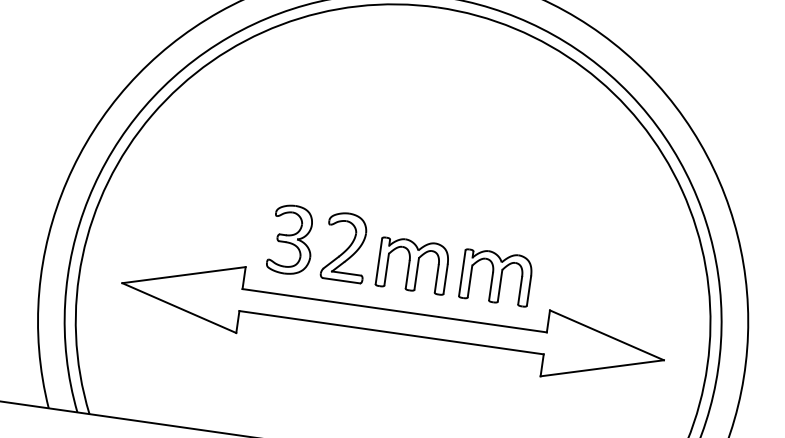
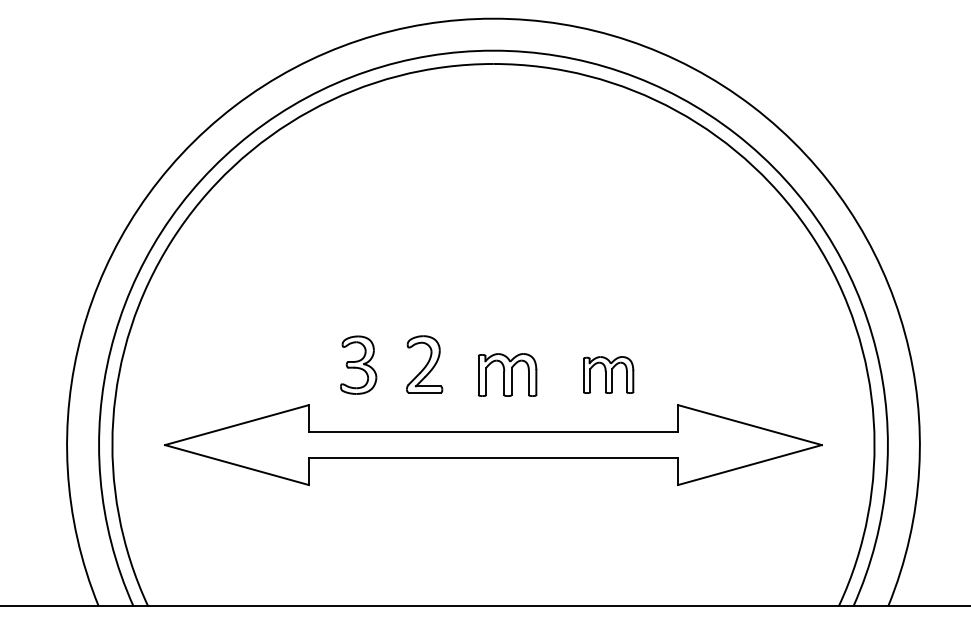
part: (291, 240) -> (358, 365), size x0.7
part: (345, 247) -> (424, 364), size x0.7
part: (412, 265) -> (507, 374), size x0.7
part: (496, 277) -> (608, 374), size x0.6

